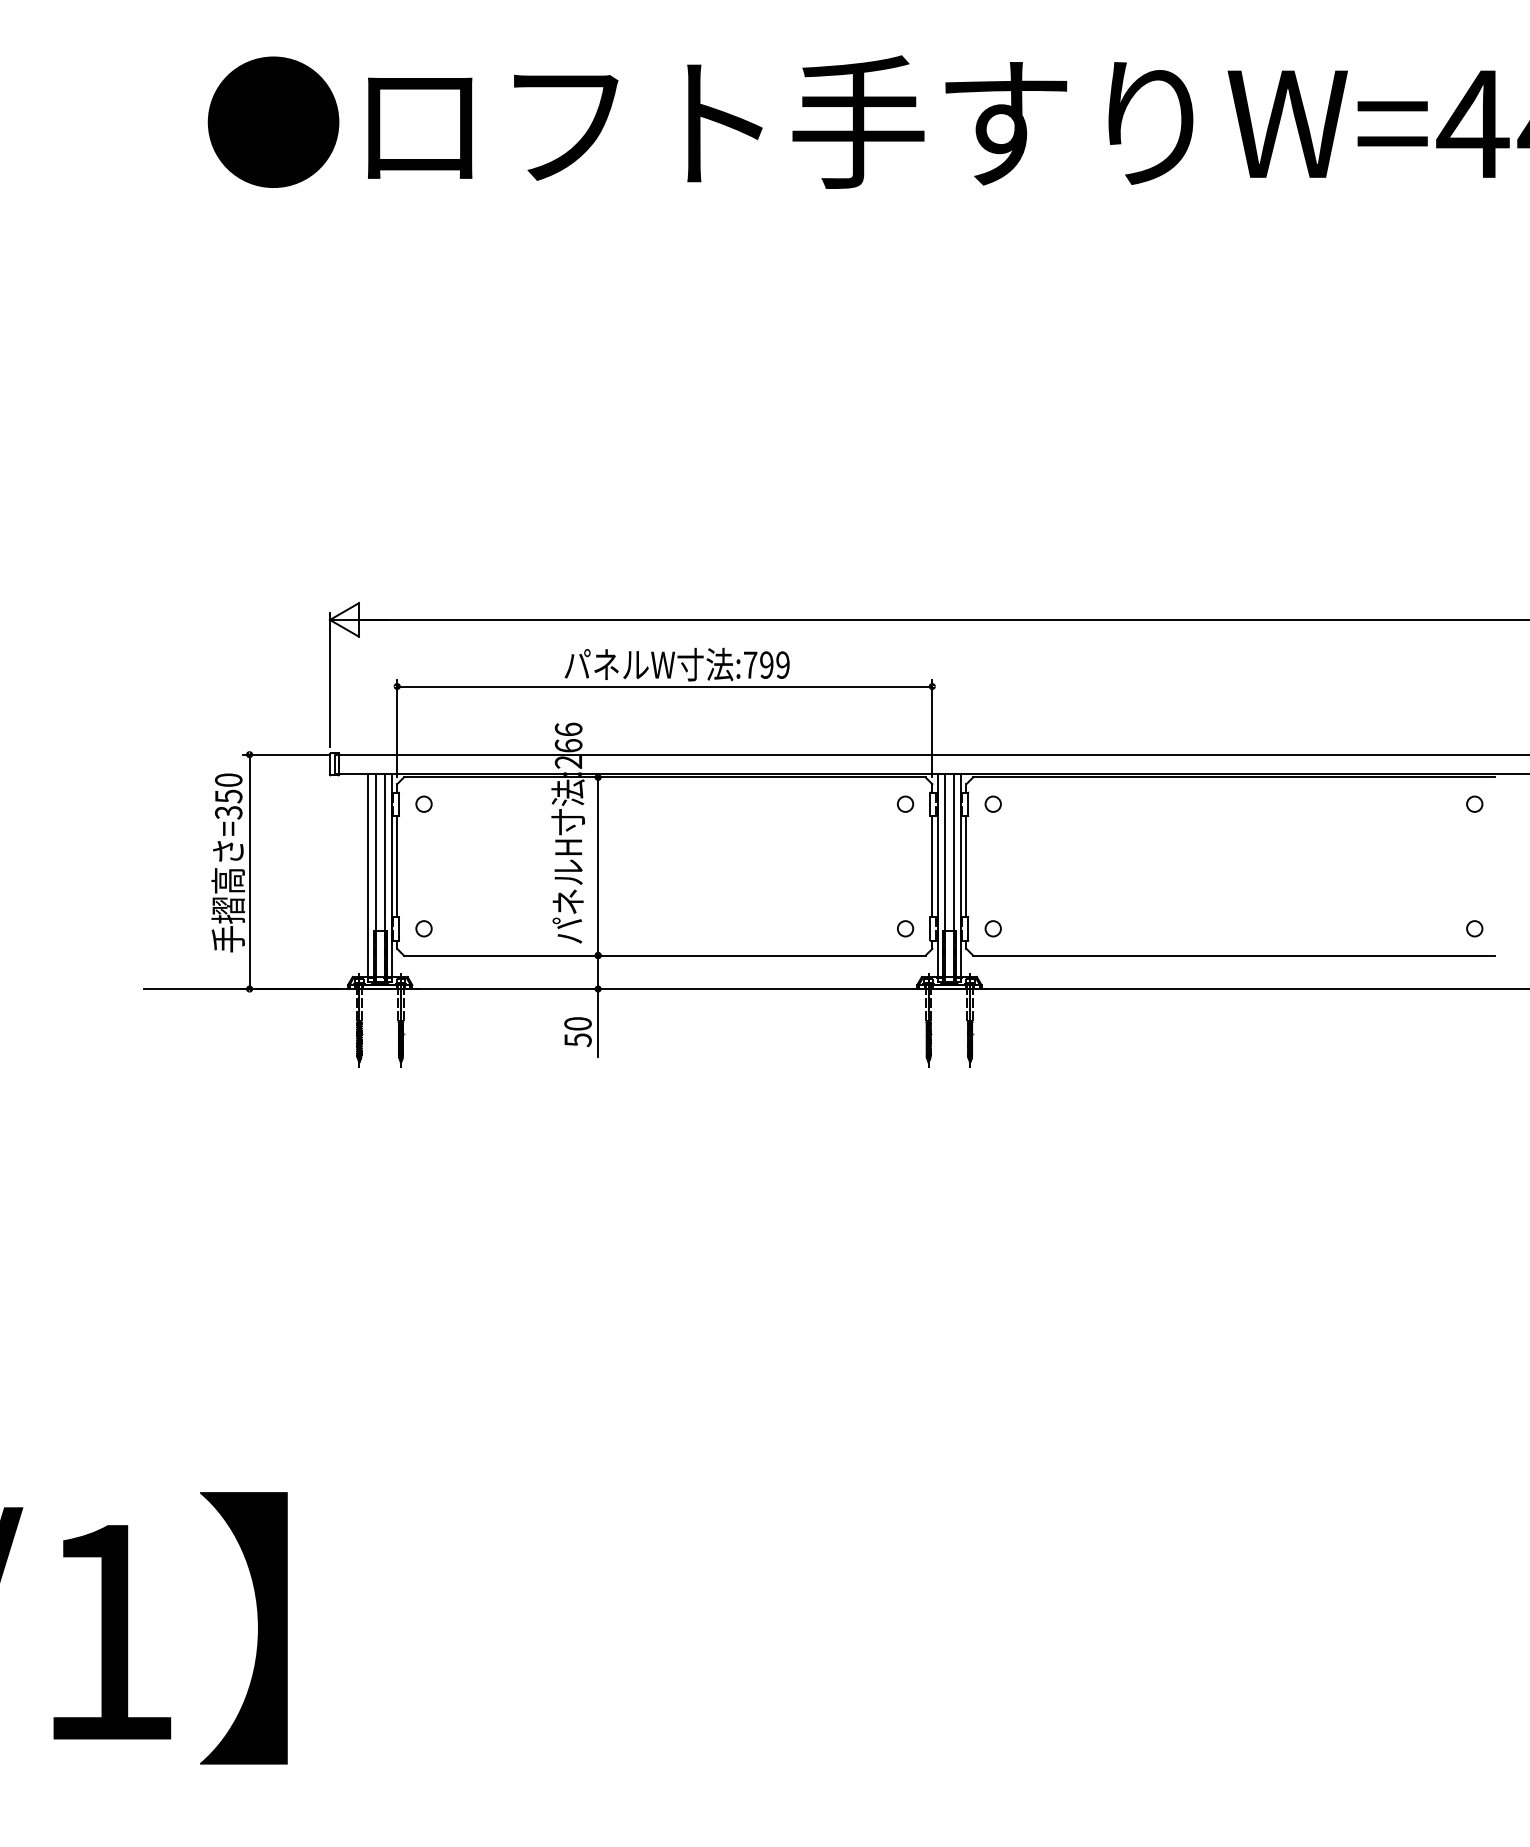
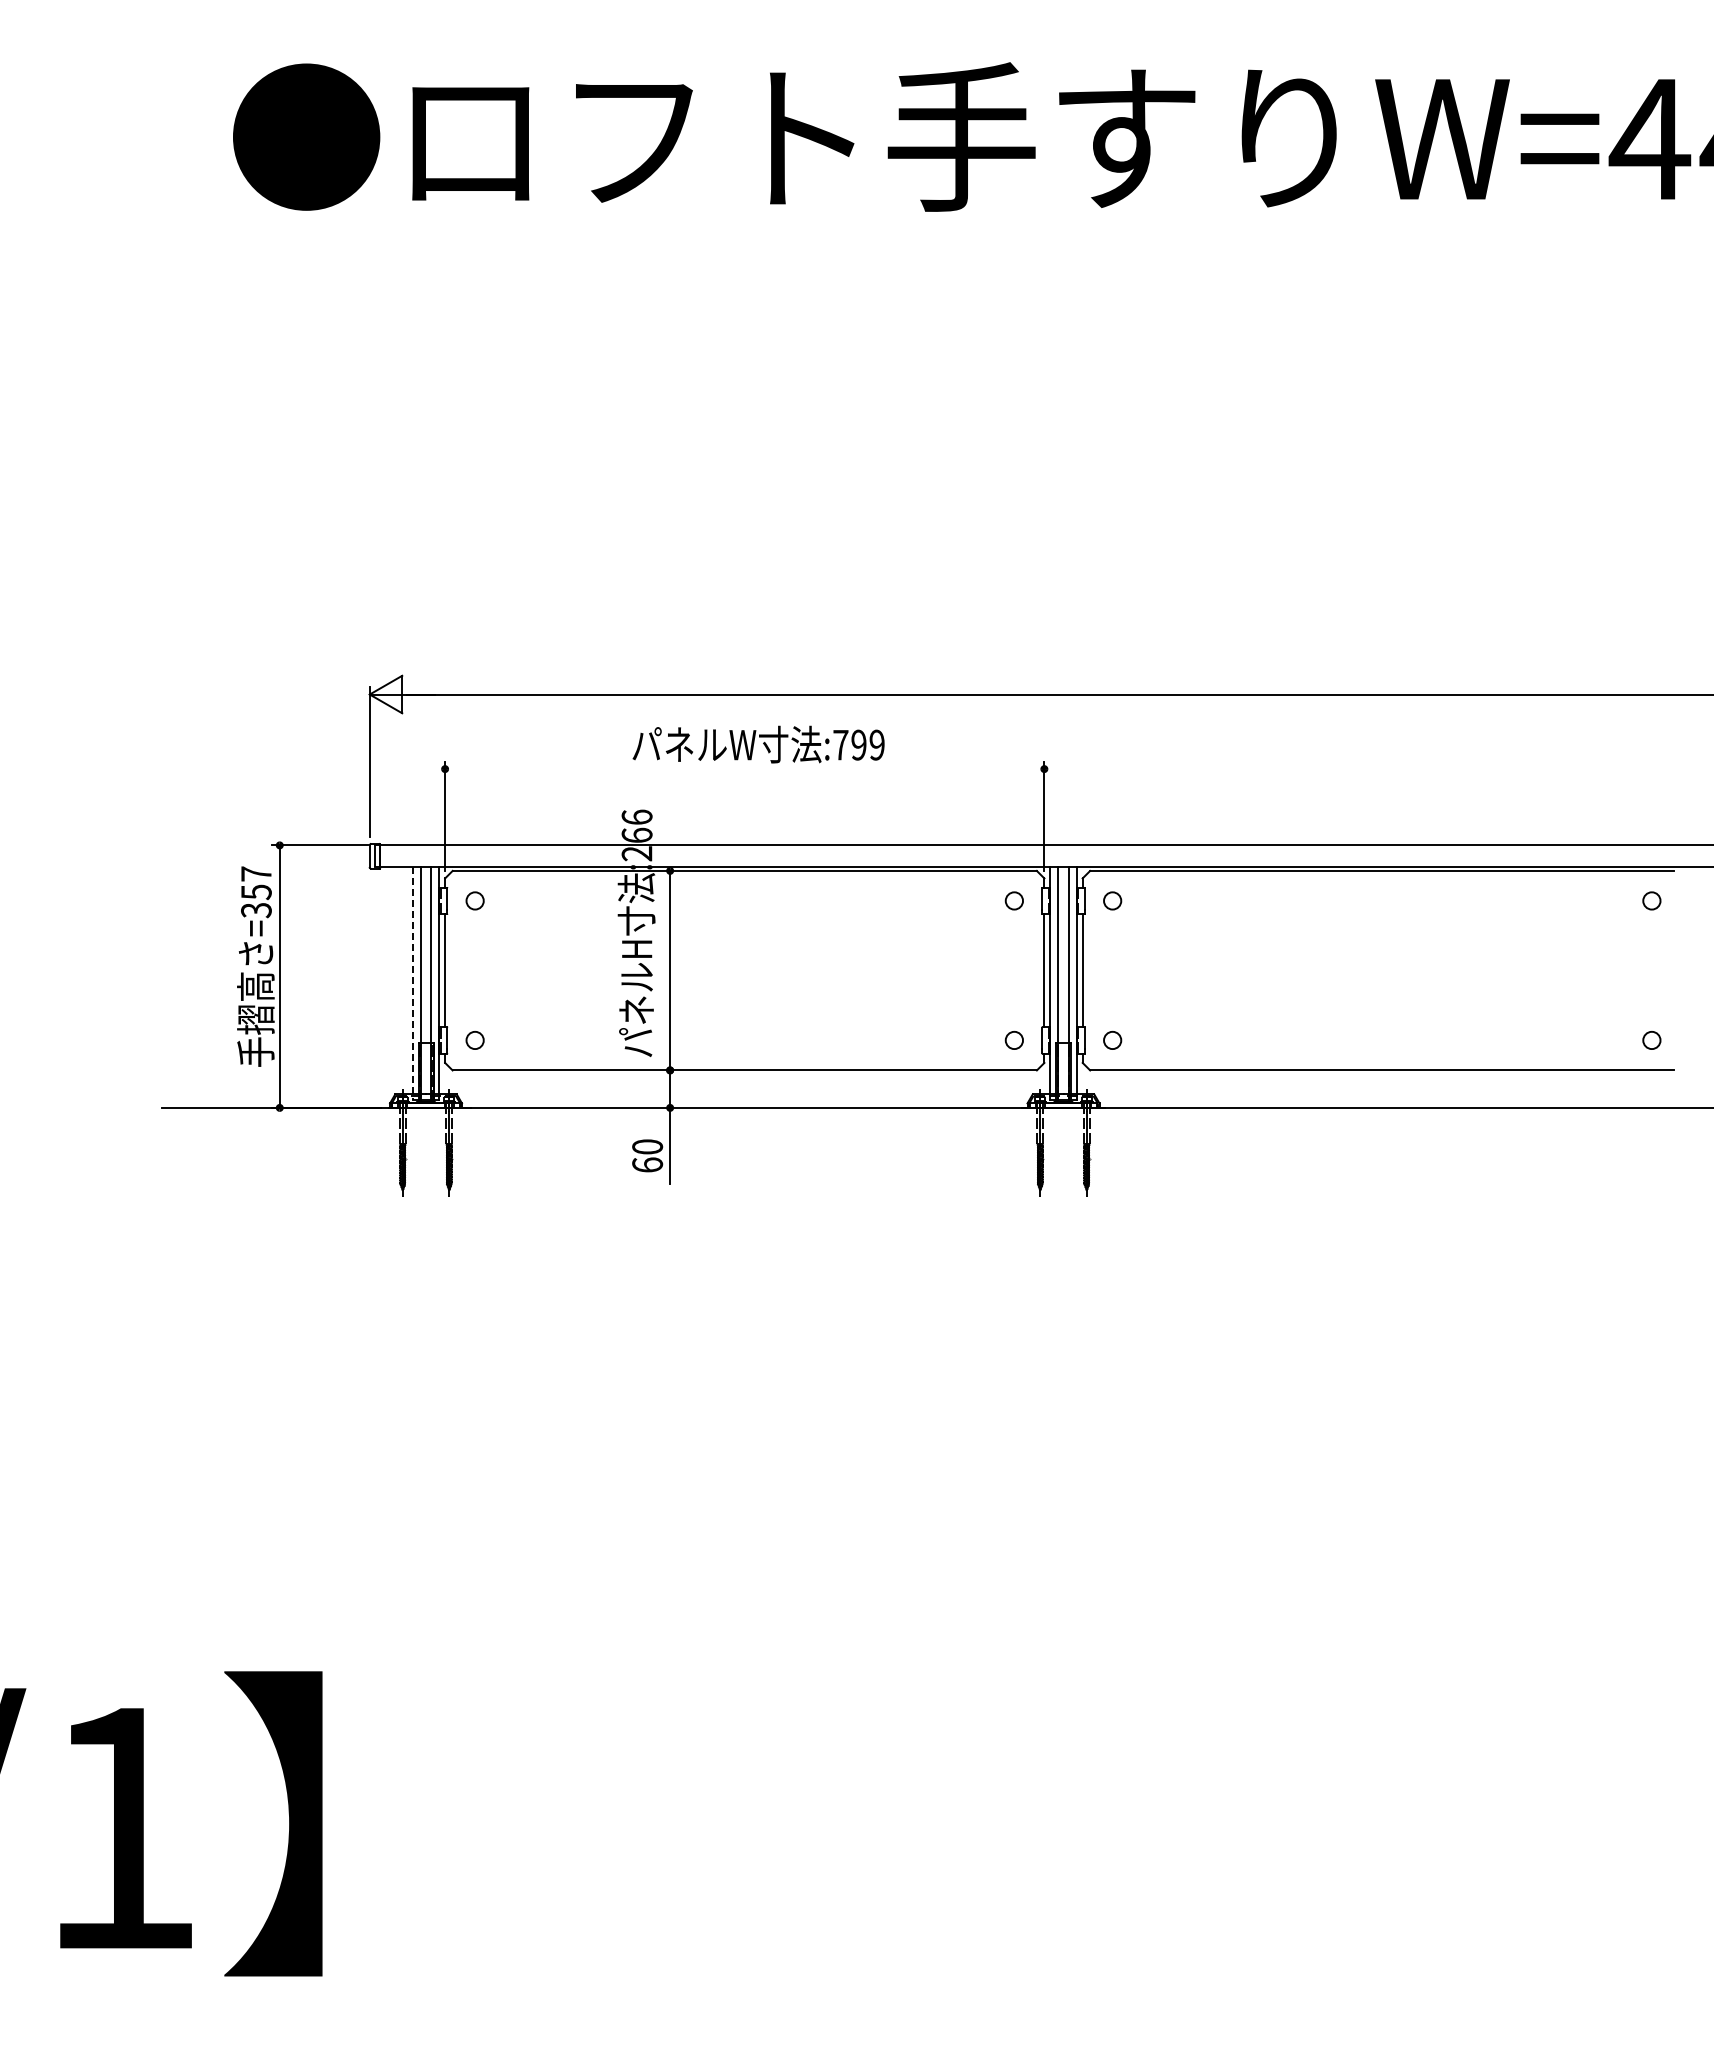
line: (664, 686) -> (744, 769), removed
text: (228, 779) -> (256, 873), =350 -> =357
line: (368, 877) -> (412, 983), solid -> dashed
text: (577, 1039) -> (647, 1164), 50 -> 60

